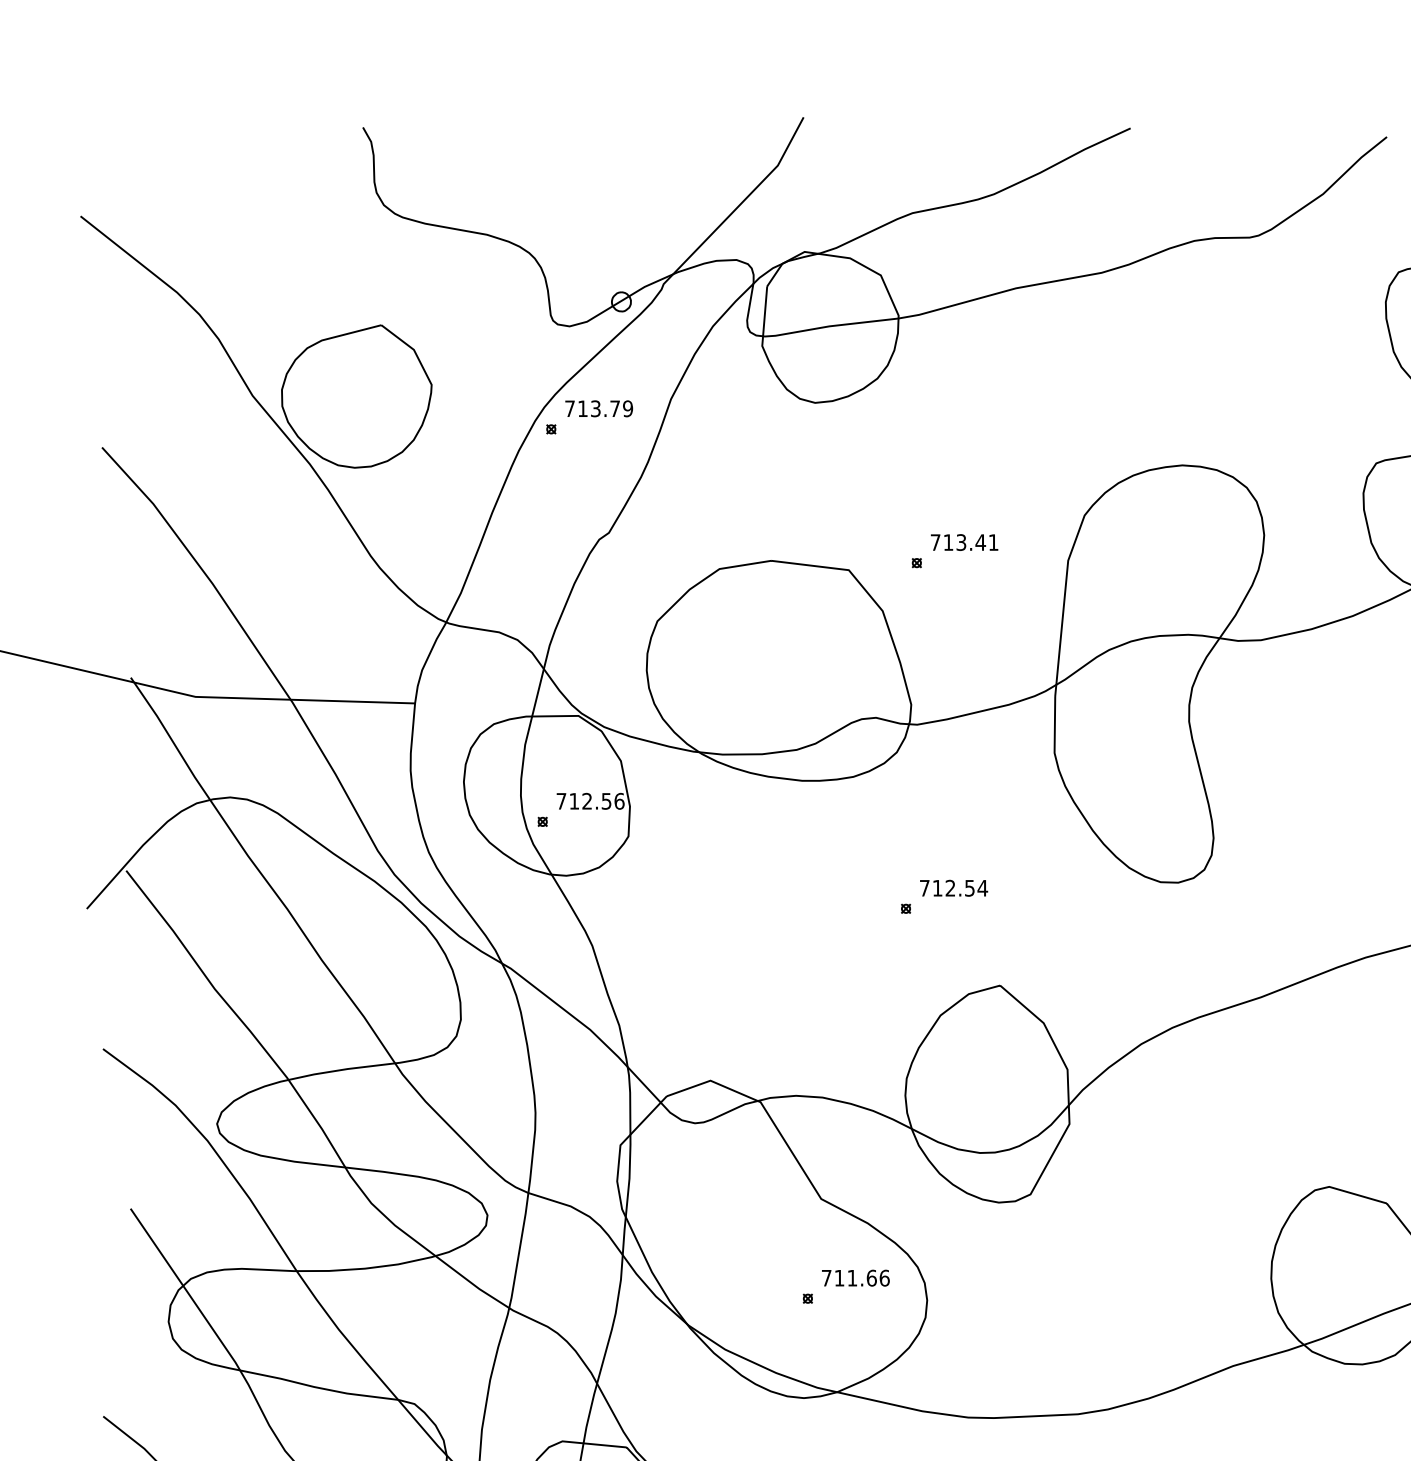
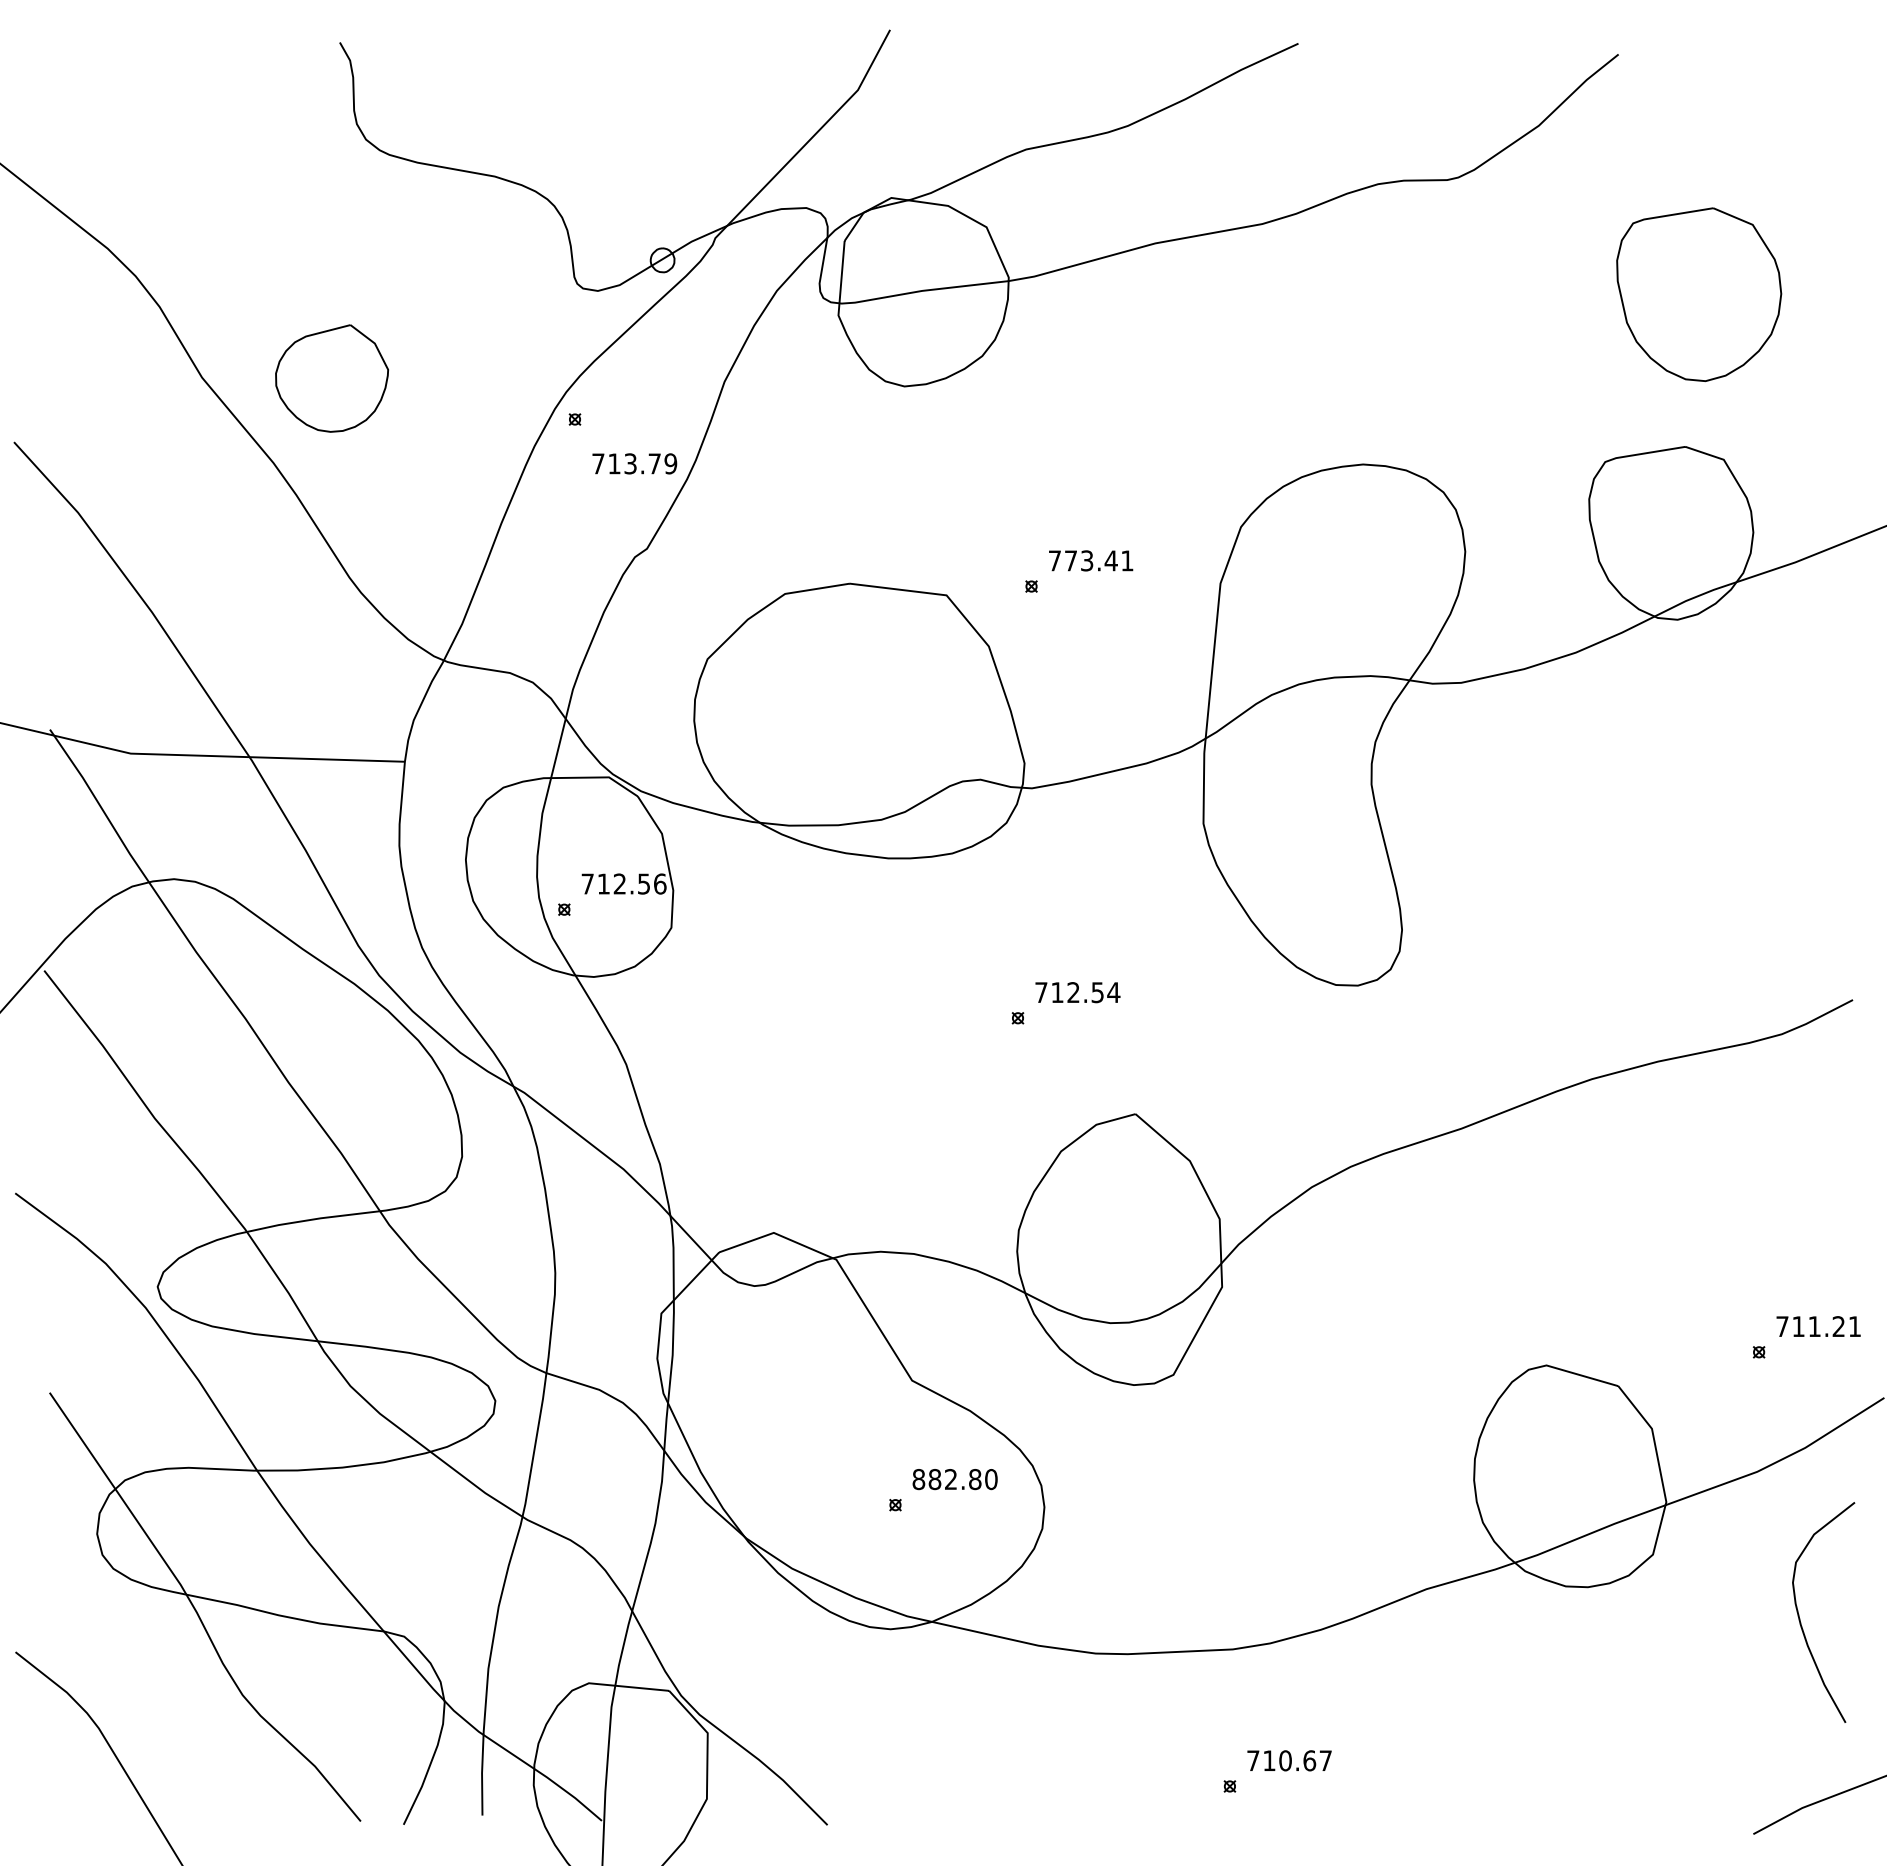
part: (356, 396) -> (331, 378), size x0.6
text: (598, 408) -> (634, 463), moved
text: (948, 542) -> (1070, 560), 713.41 -> 773.41
text: (855, 1278) -> (954, 1479), 711.66 -> 882.80

